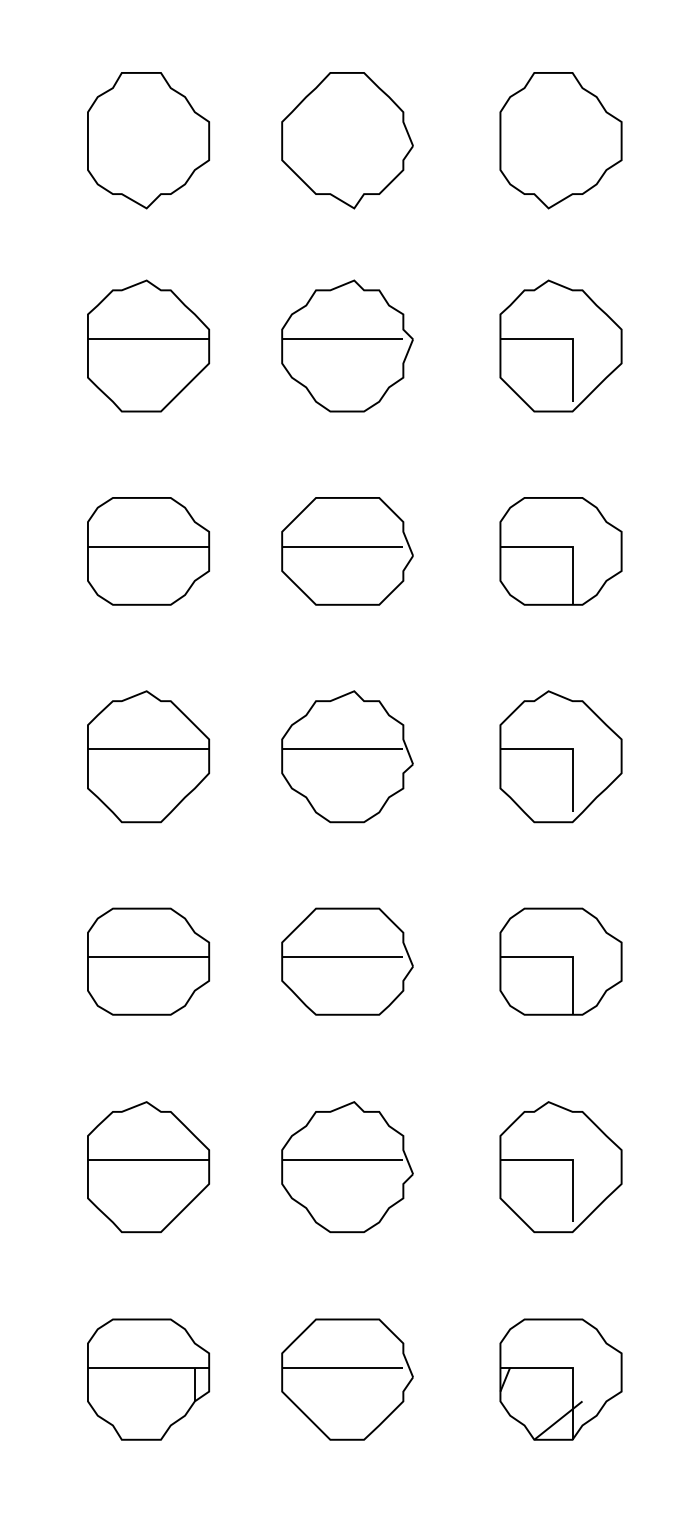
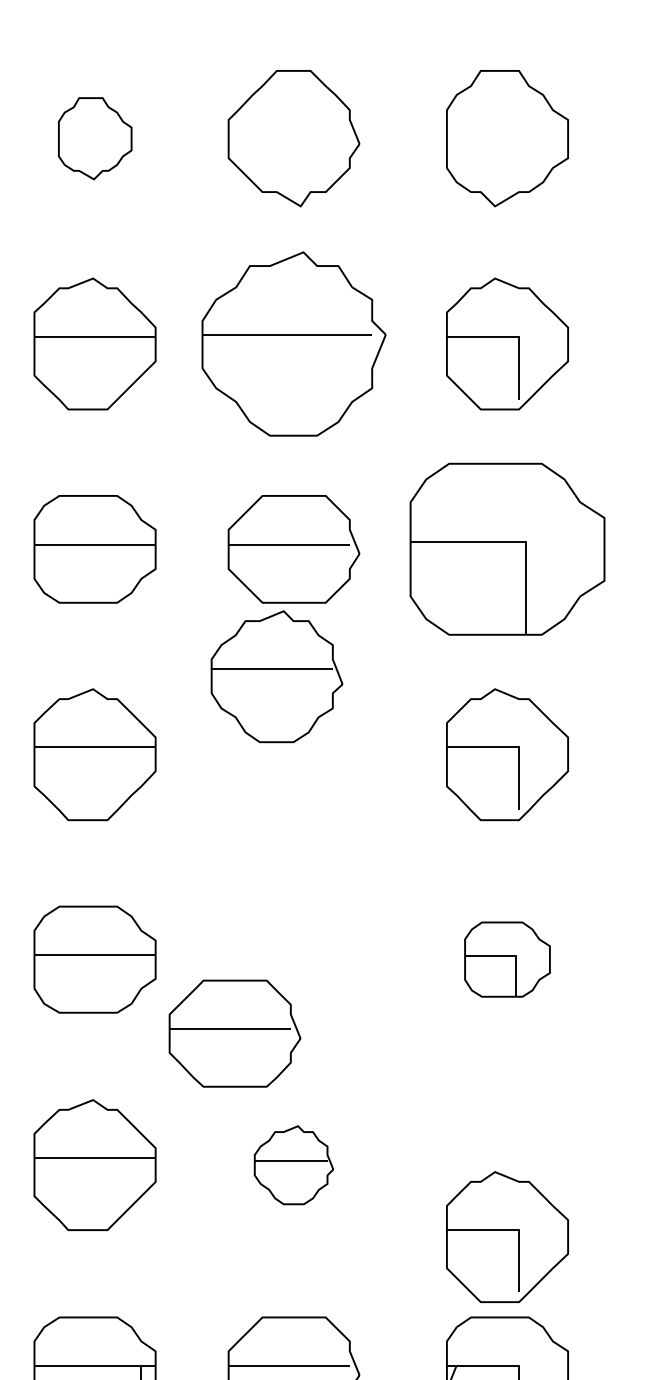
part: (148, 140) -> (94, 138), size x0.6
part: (347, 345) -> (293, 343), size x1.4
part: (560, 551) -> (506, 549), size x1.6
part: (347, 756) -> (276, 676), moved
part: (347, 961) -> (234, 1033), moved
part: (560, 961) -> (506, 959), size x0.7
part: (347, 1167) -> (293, 1165), size x0.6
part: (560, 1167) -> (506, 1237), moved

